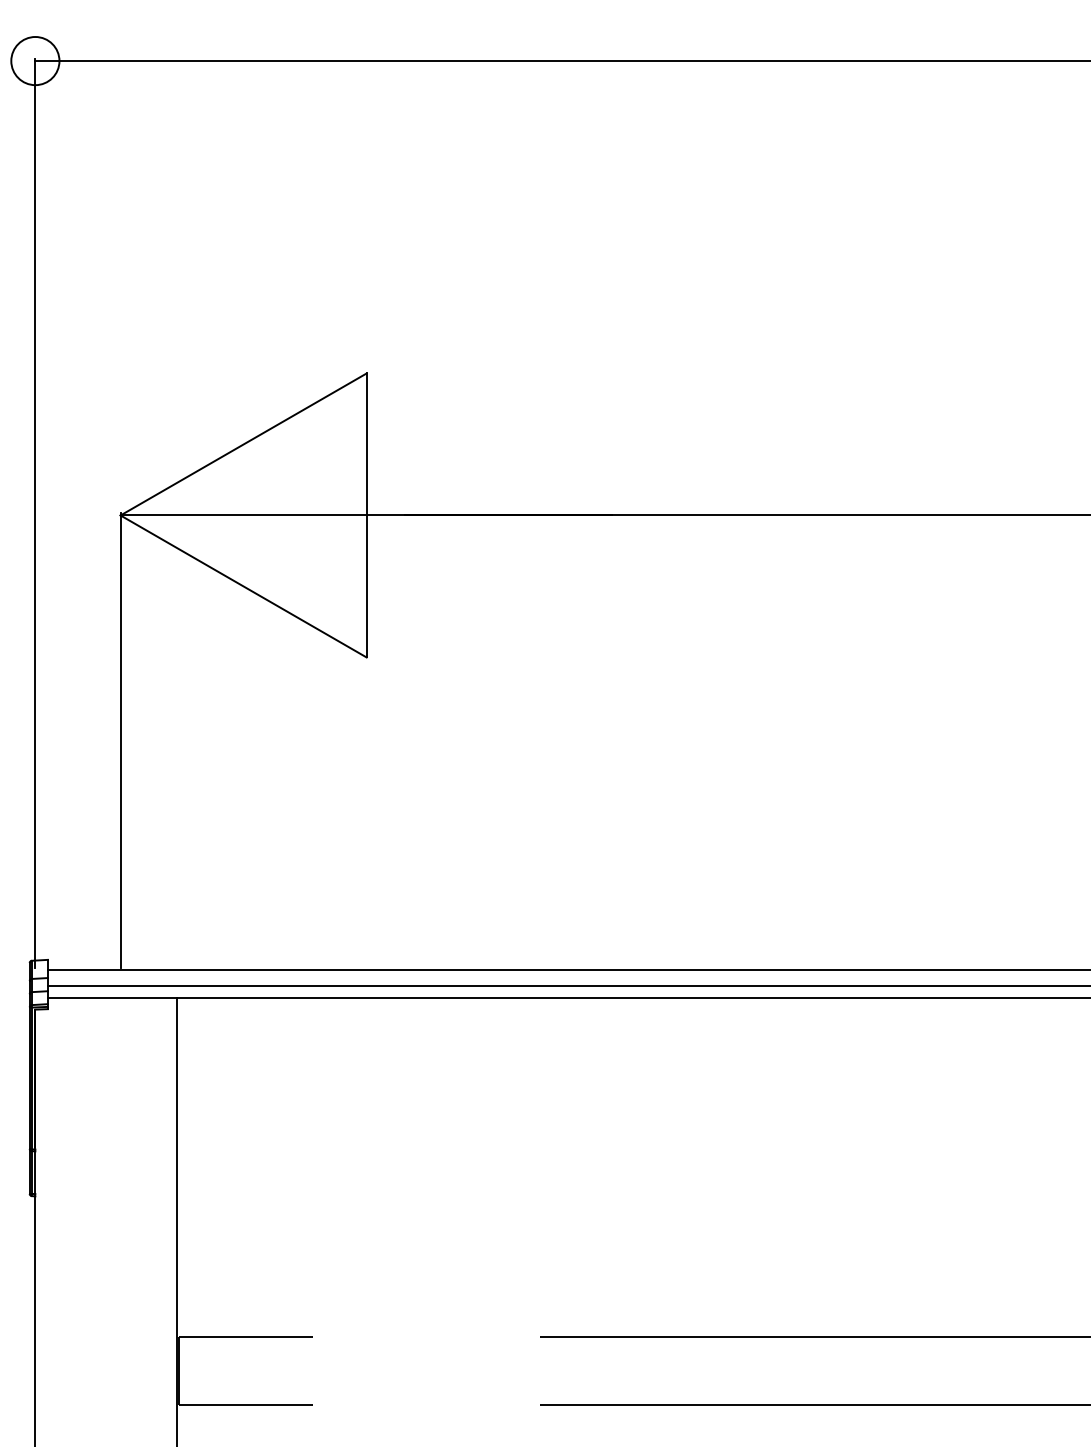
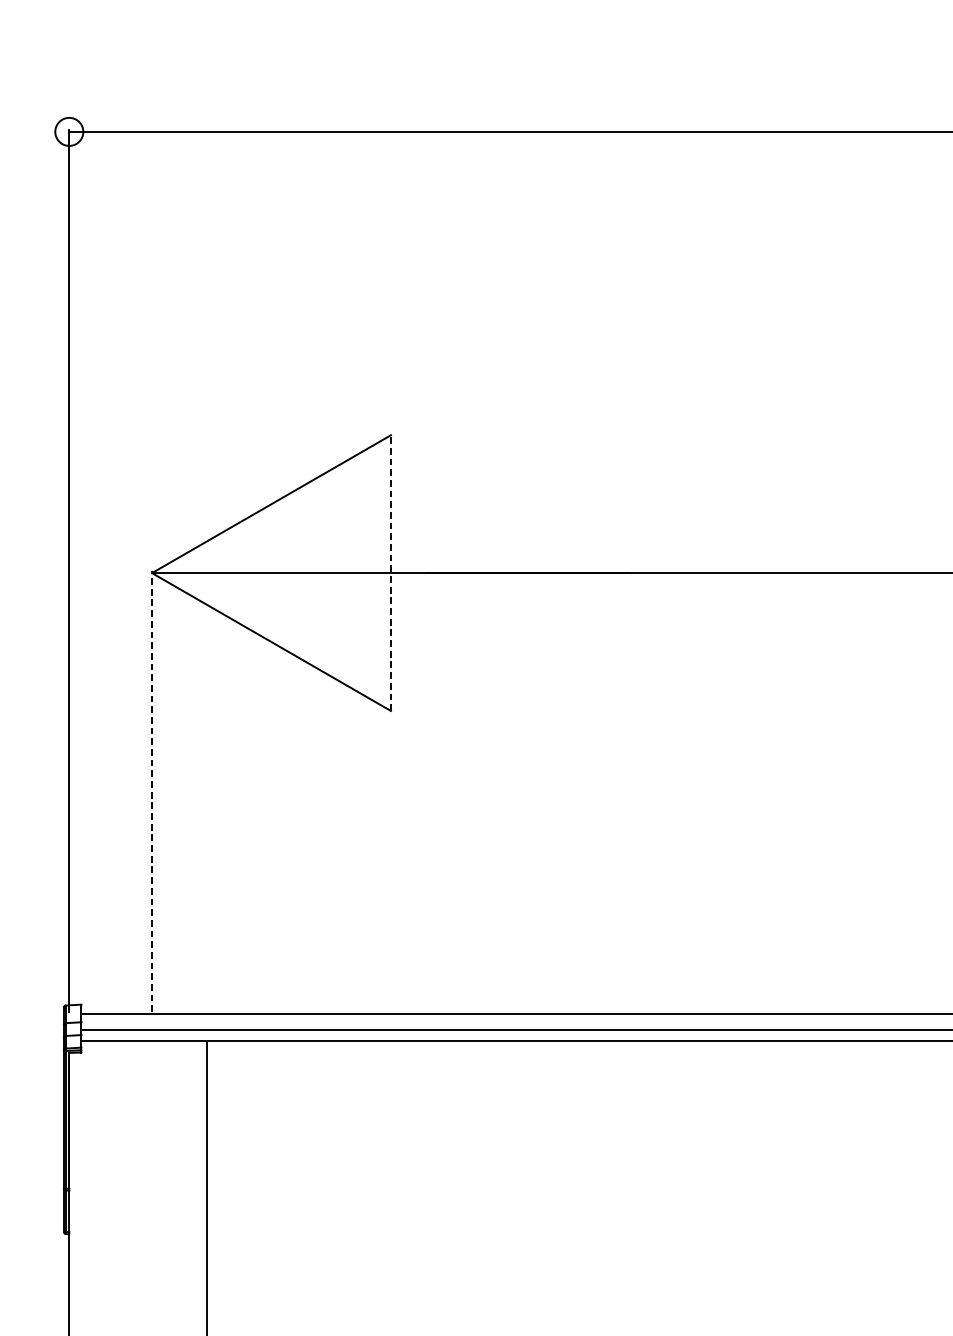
circle: (35, 61) -> (69, 132), size x0.6
line: (366, 515) -> (390, 573), solid -> dashed
line: (120, 739) -> (151, 790), solid -> dashed

